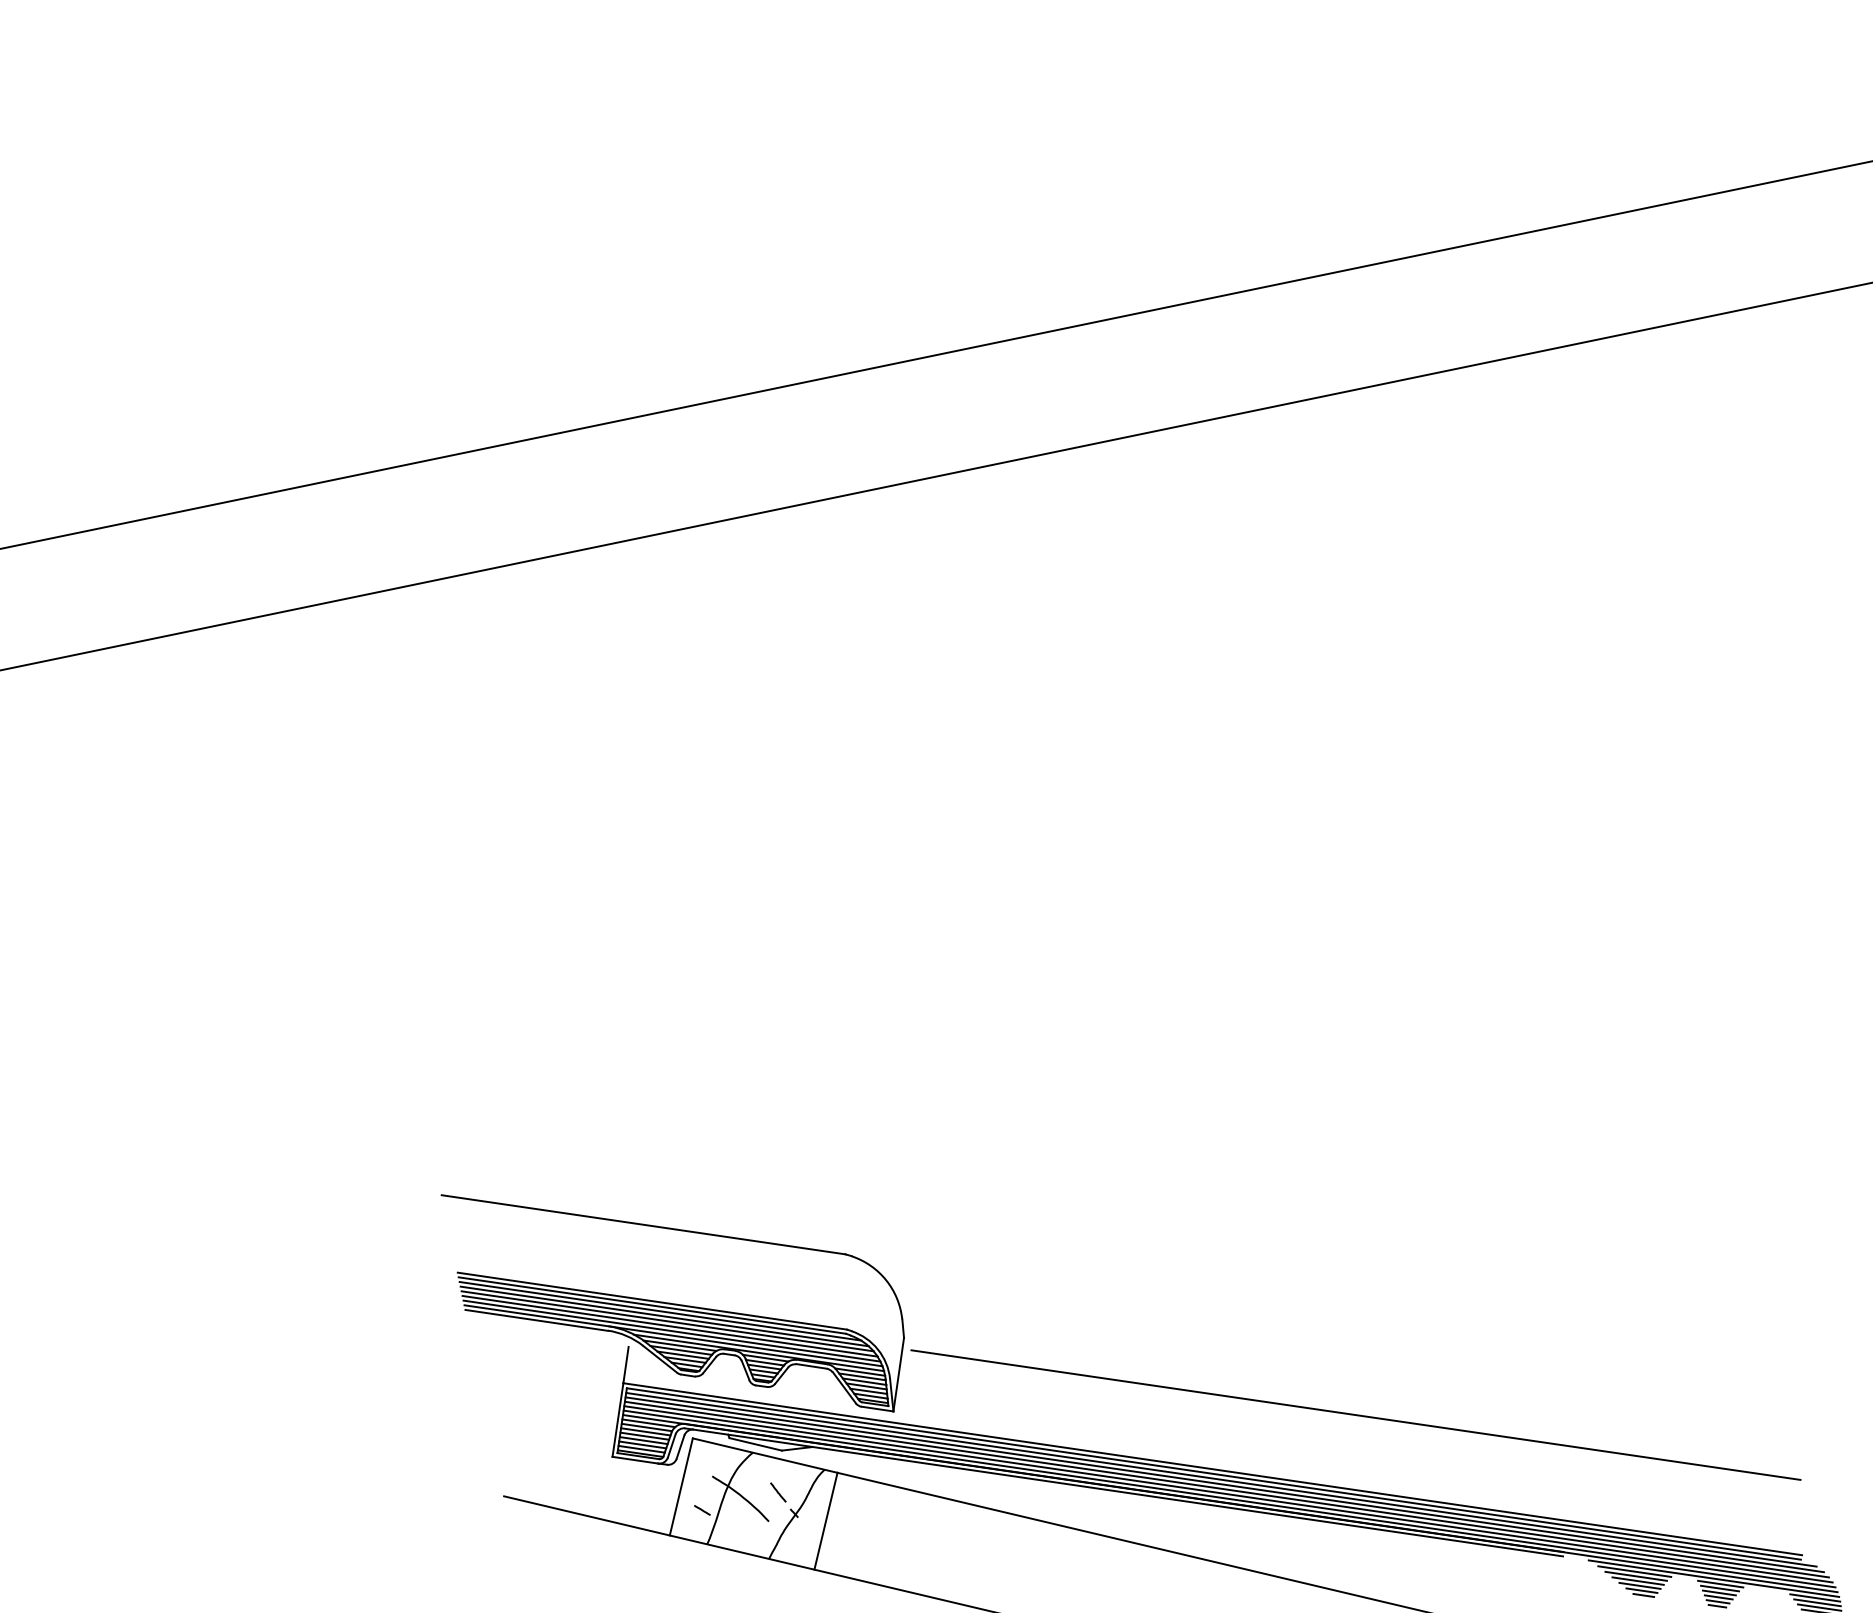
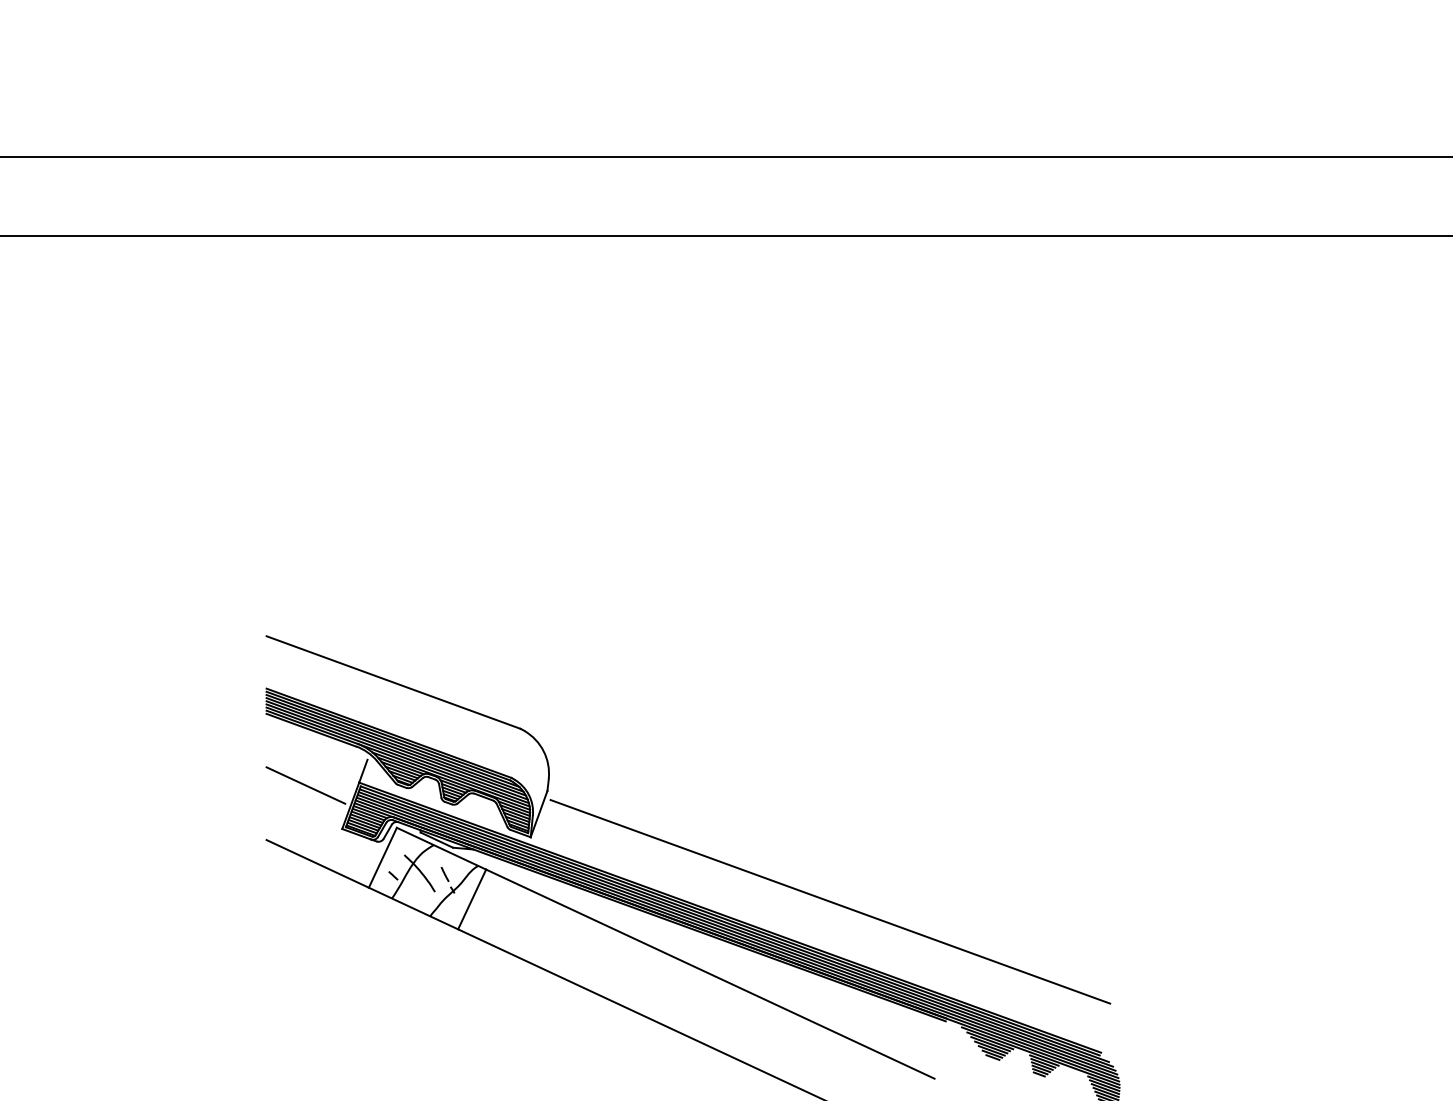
line: (544, 1403) -> (305, 785), added

